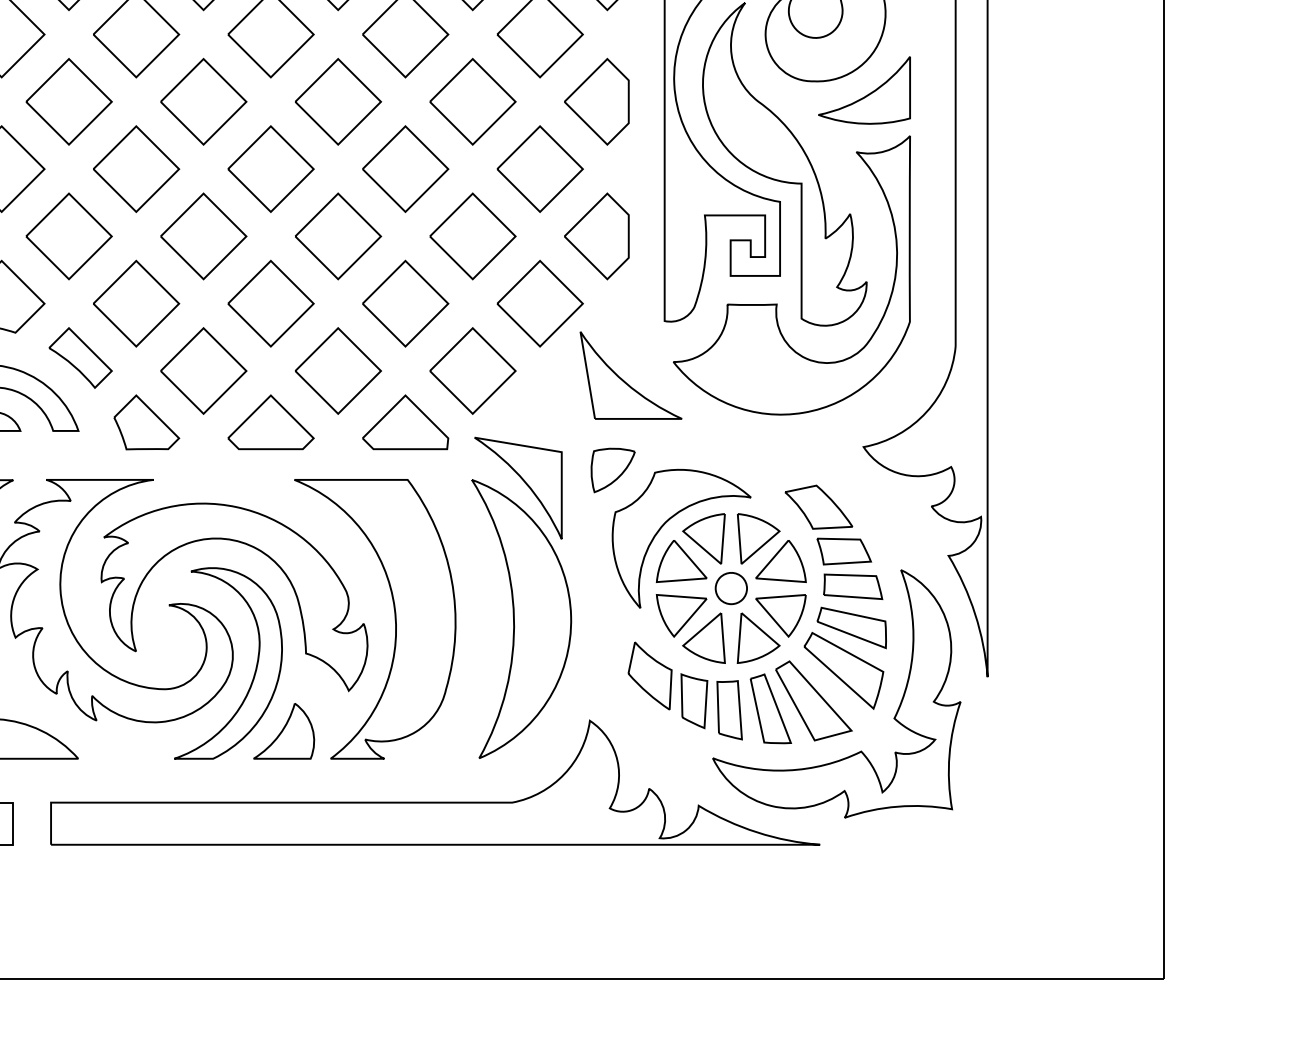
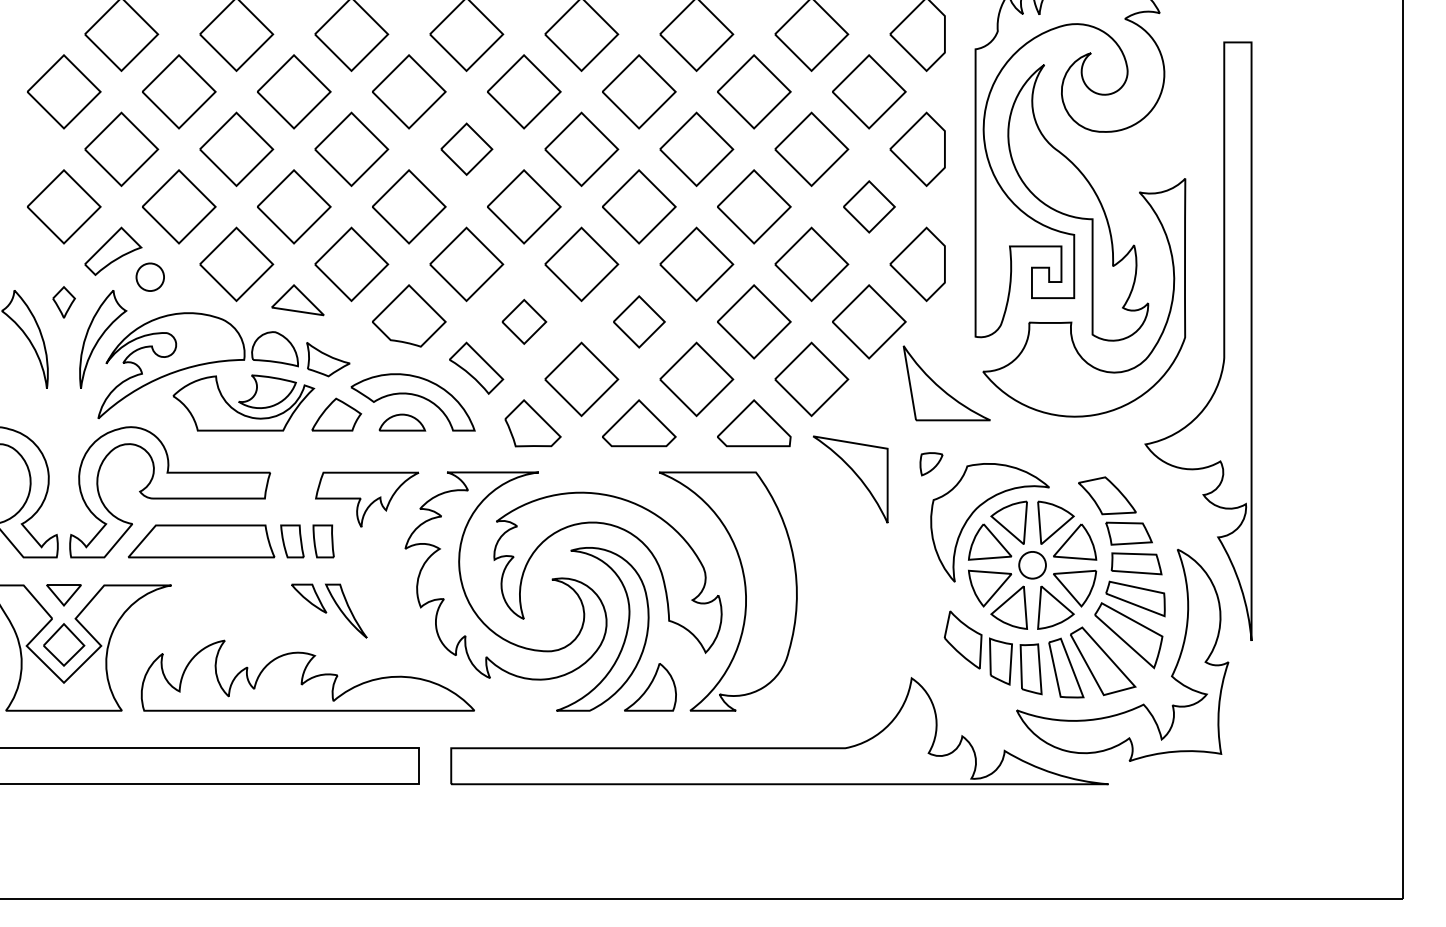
part: (864, 90) -> (1146, 139), removed
part: (68, 100) -> (466, 148), size x0.7
part: (540, 168) -> (869, 206), size x0.7
part: (136, 303) -> (524, 321), size x0.6
part: (271, 303) -> (639, 321), size x0.7
part: (613, 469) -> (931, 463), size x0.6
part: (521, 619) -> (853, 591), removed

